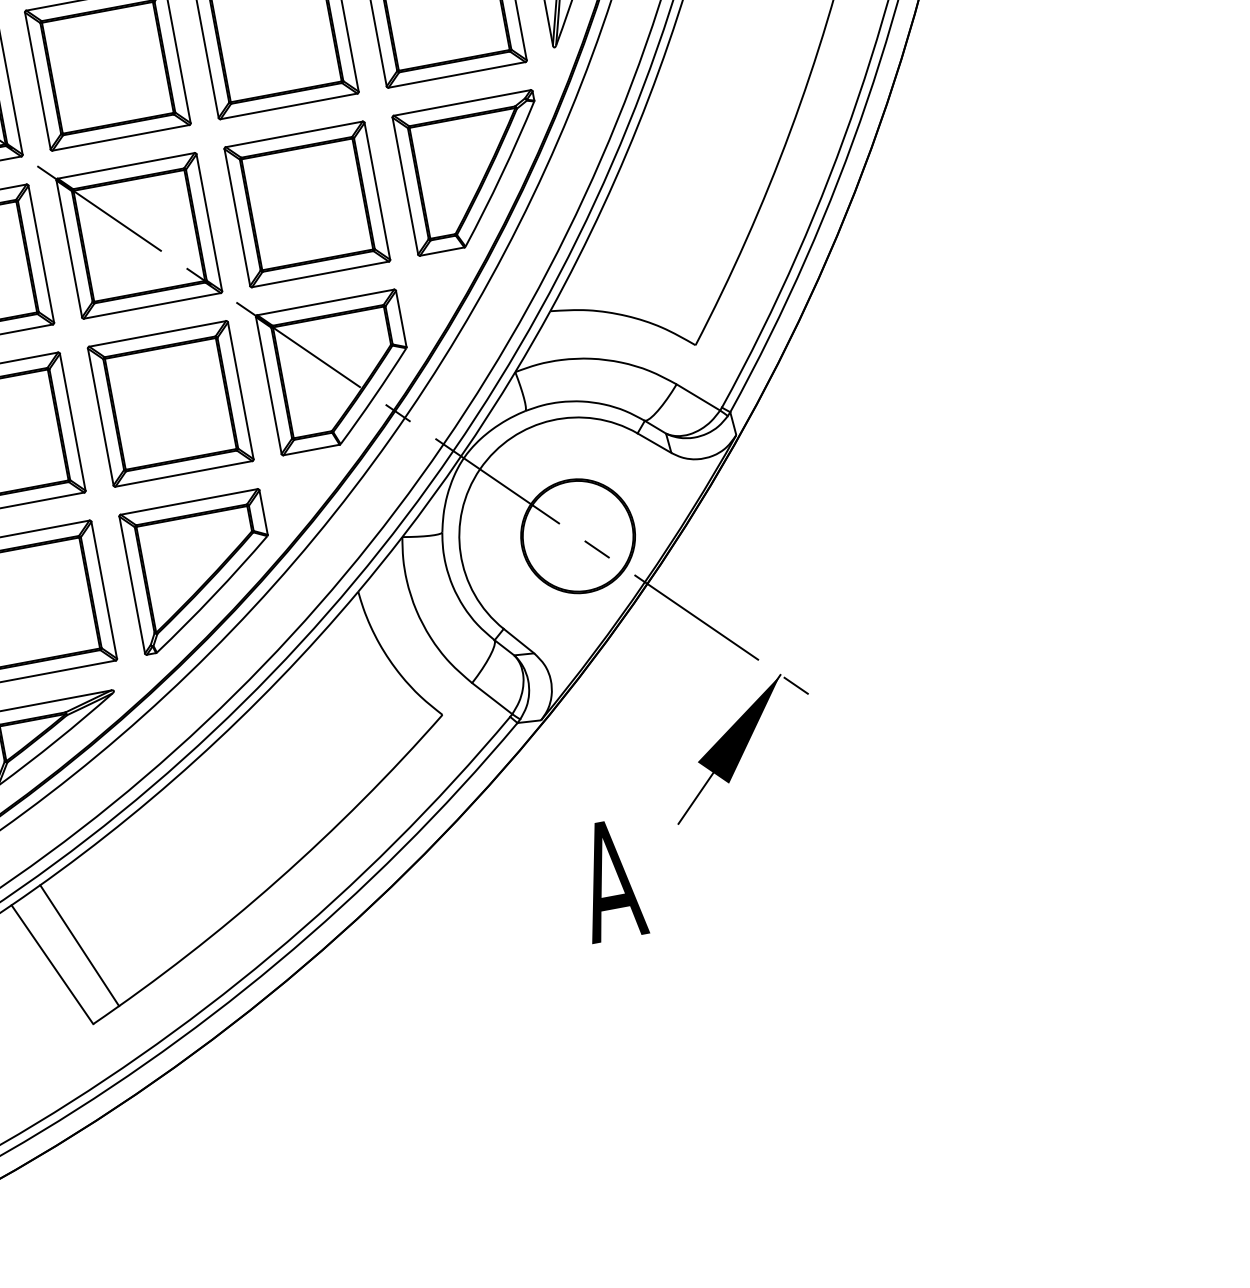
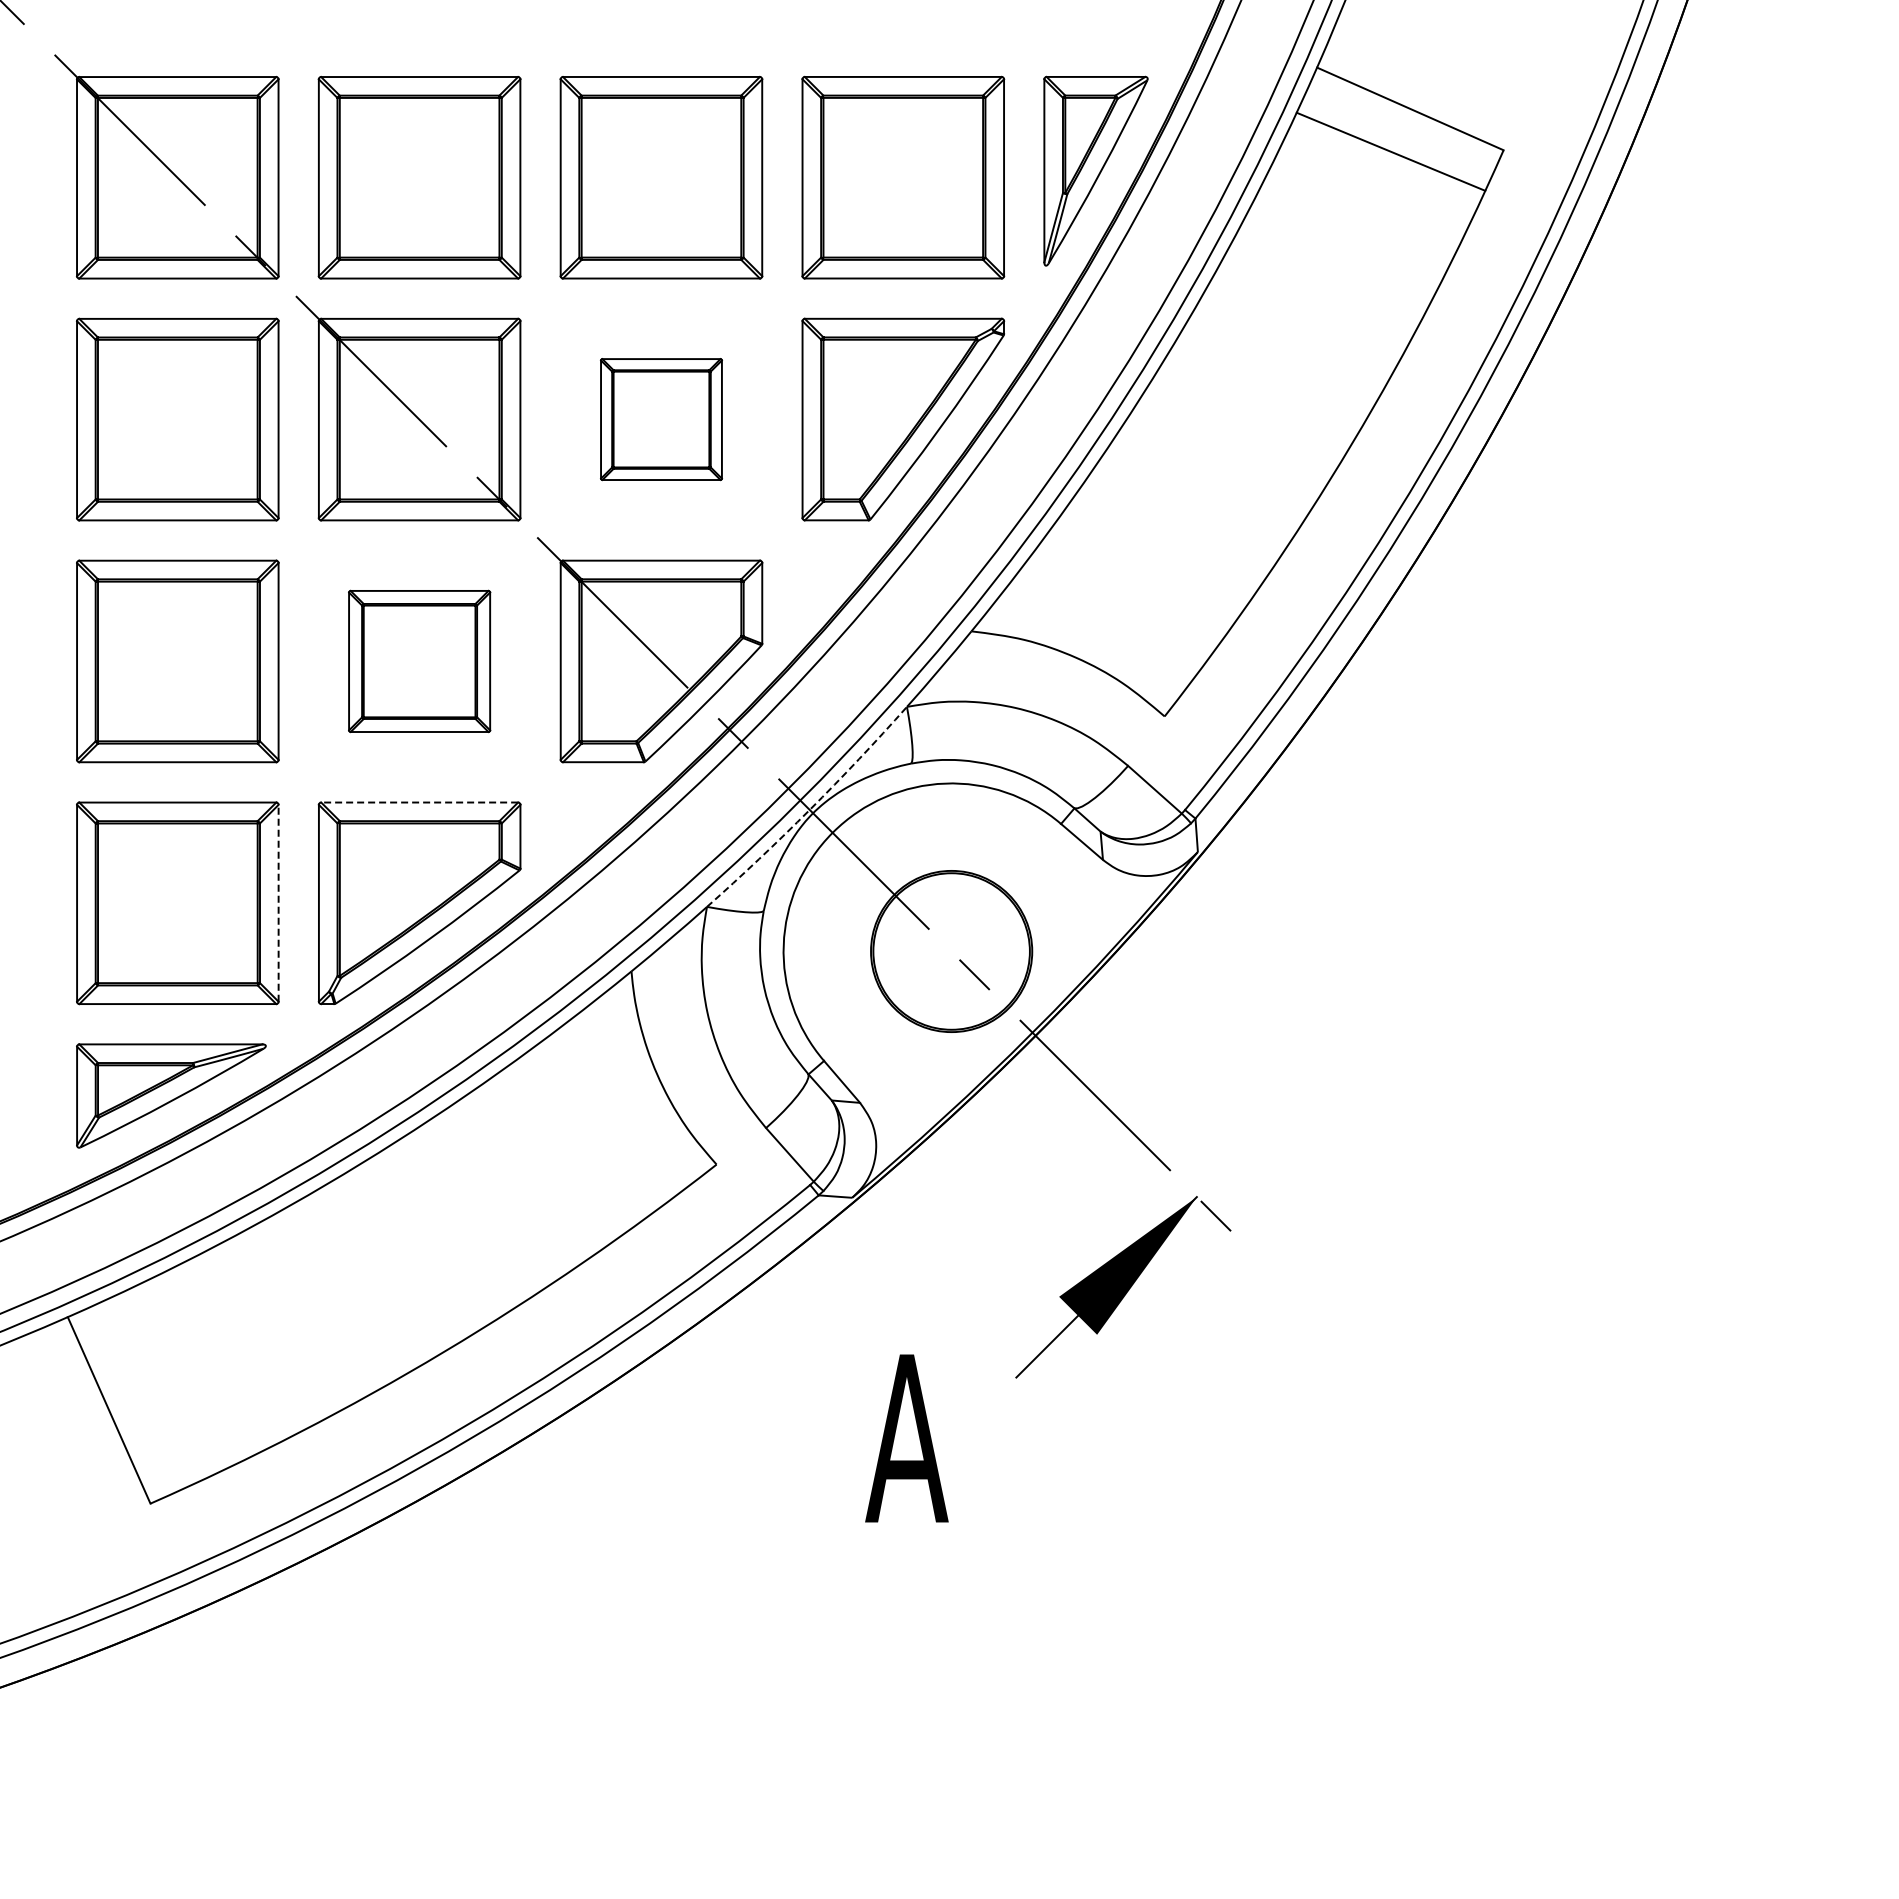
part: (307, 204) -> (661, 419), size x0.6
part: (170, 403) -> (419, 661), size x0.7
arc: (460, 456) -> (809, 809), solid -> dashed
line: (189, 501) -> (419, 802), solid -> dashed
line: (104, 589) -> (278, 902), solid -> dashed
line: (79, 945) -> (151, 1390), removed

